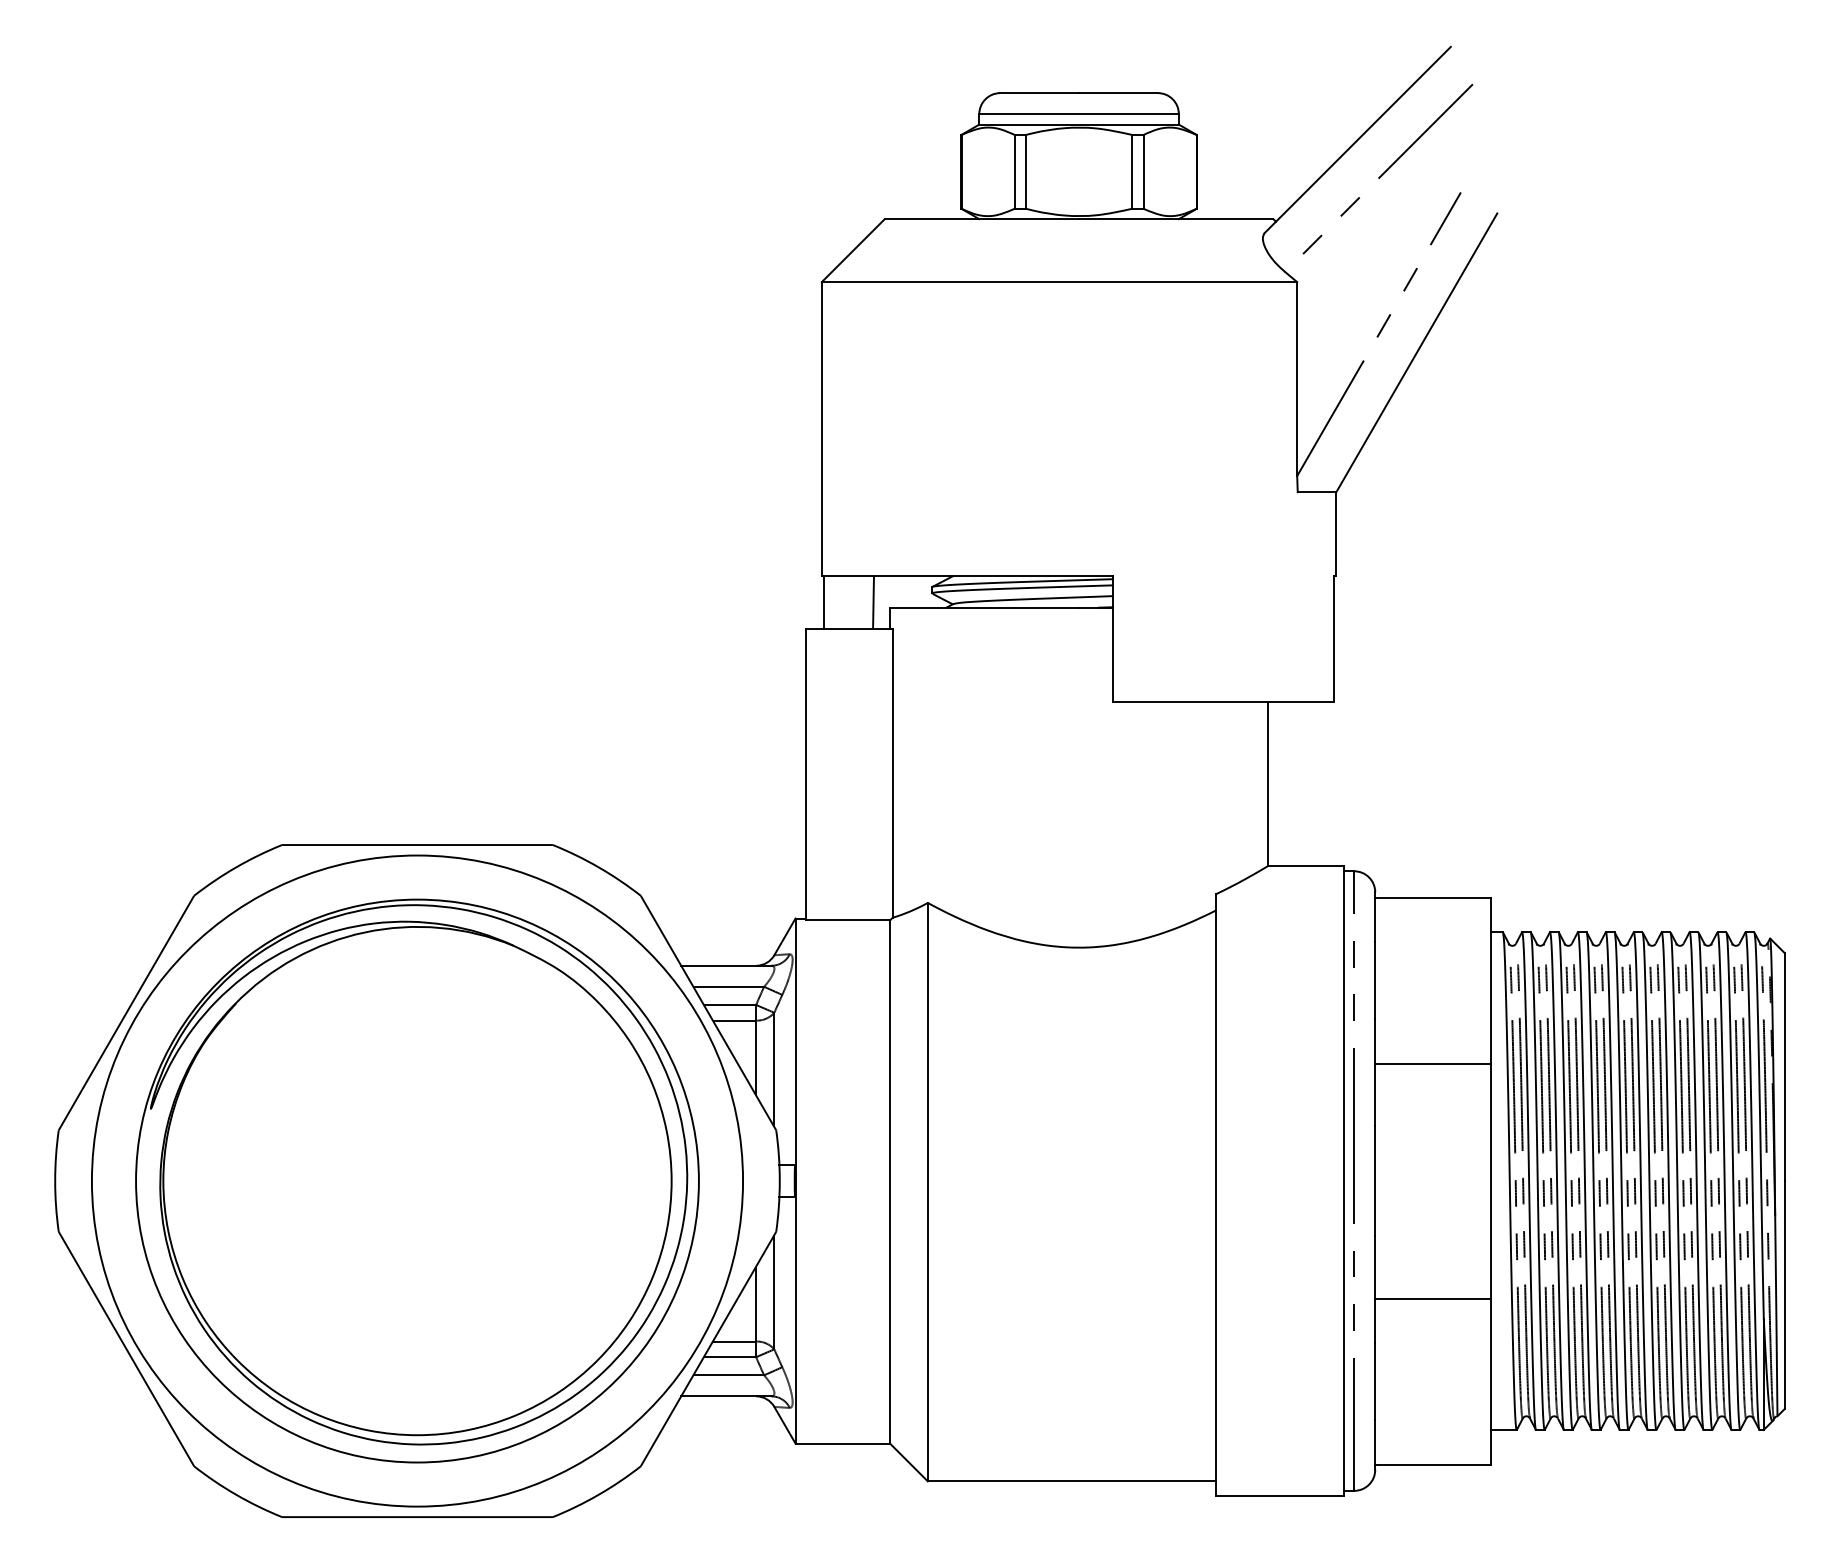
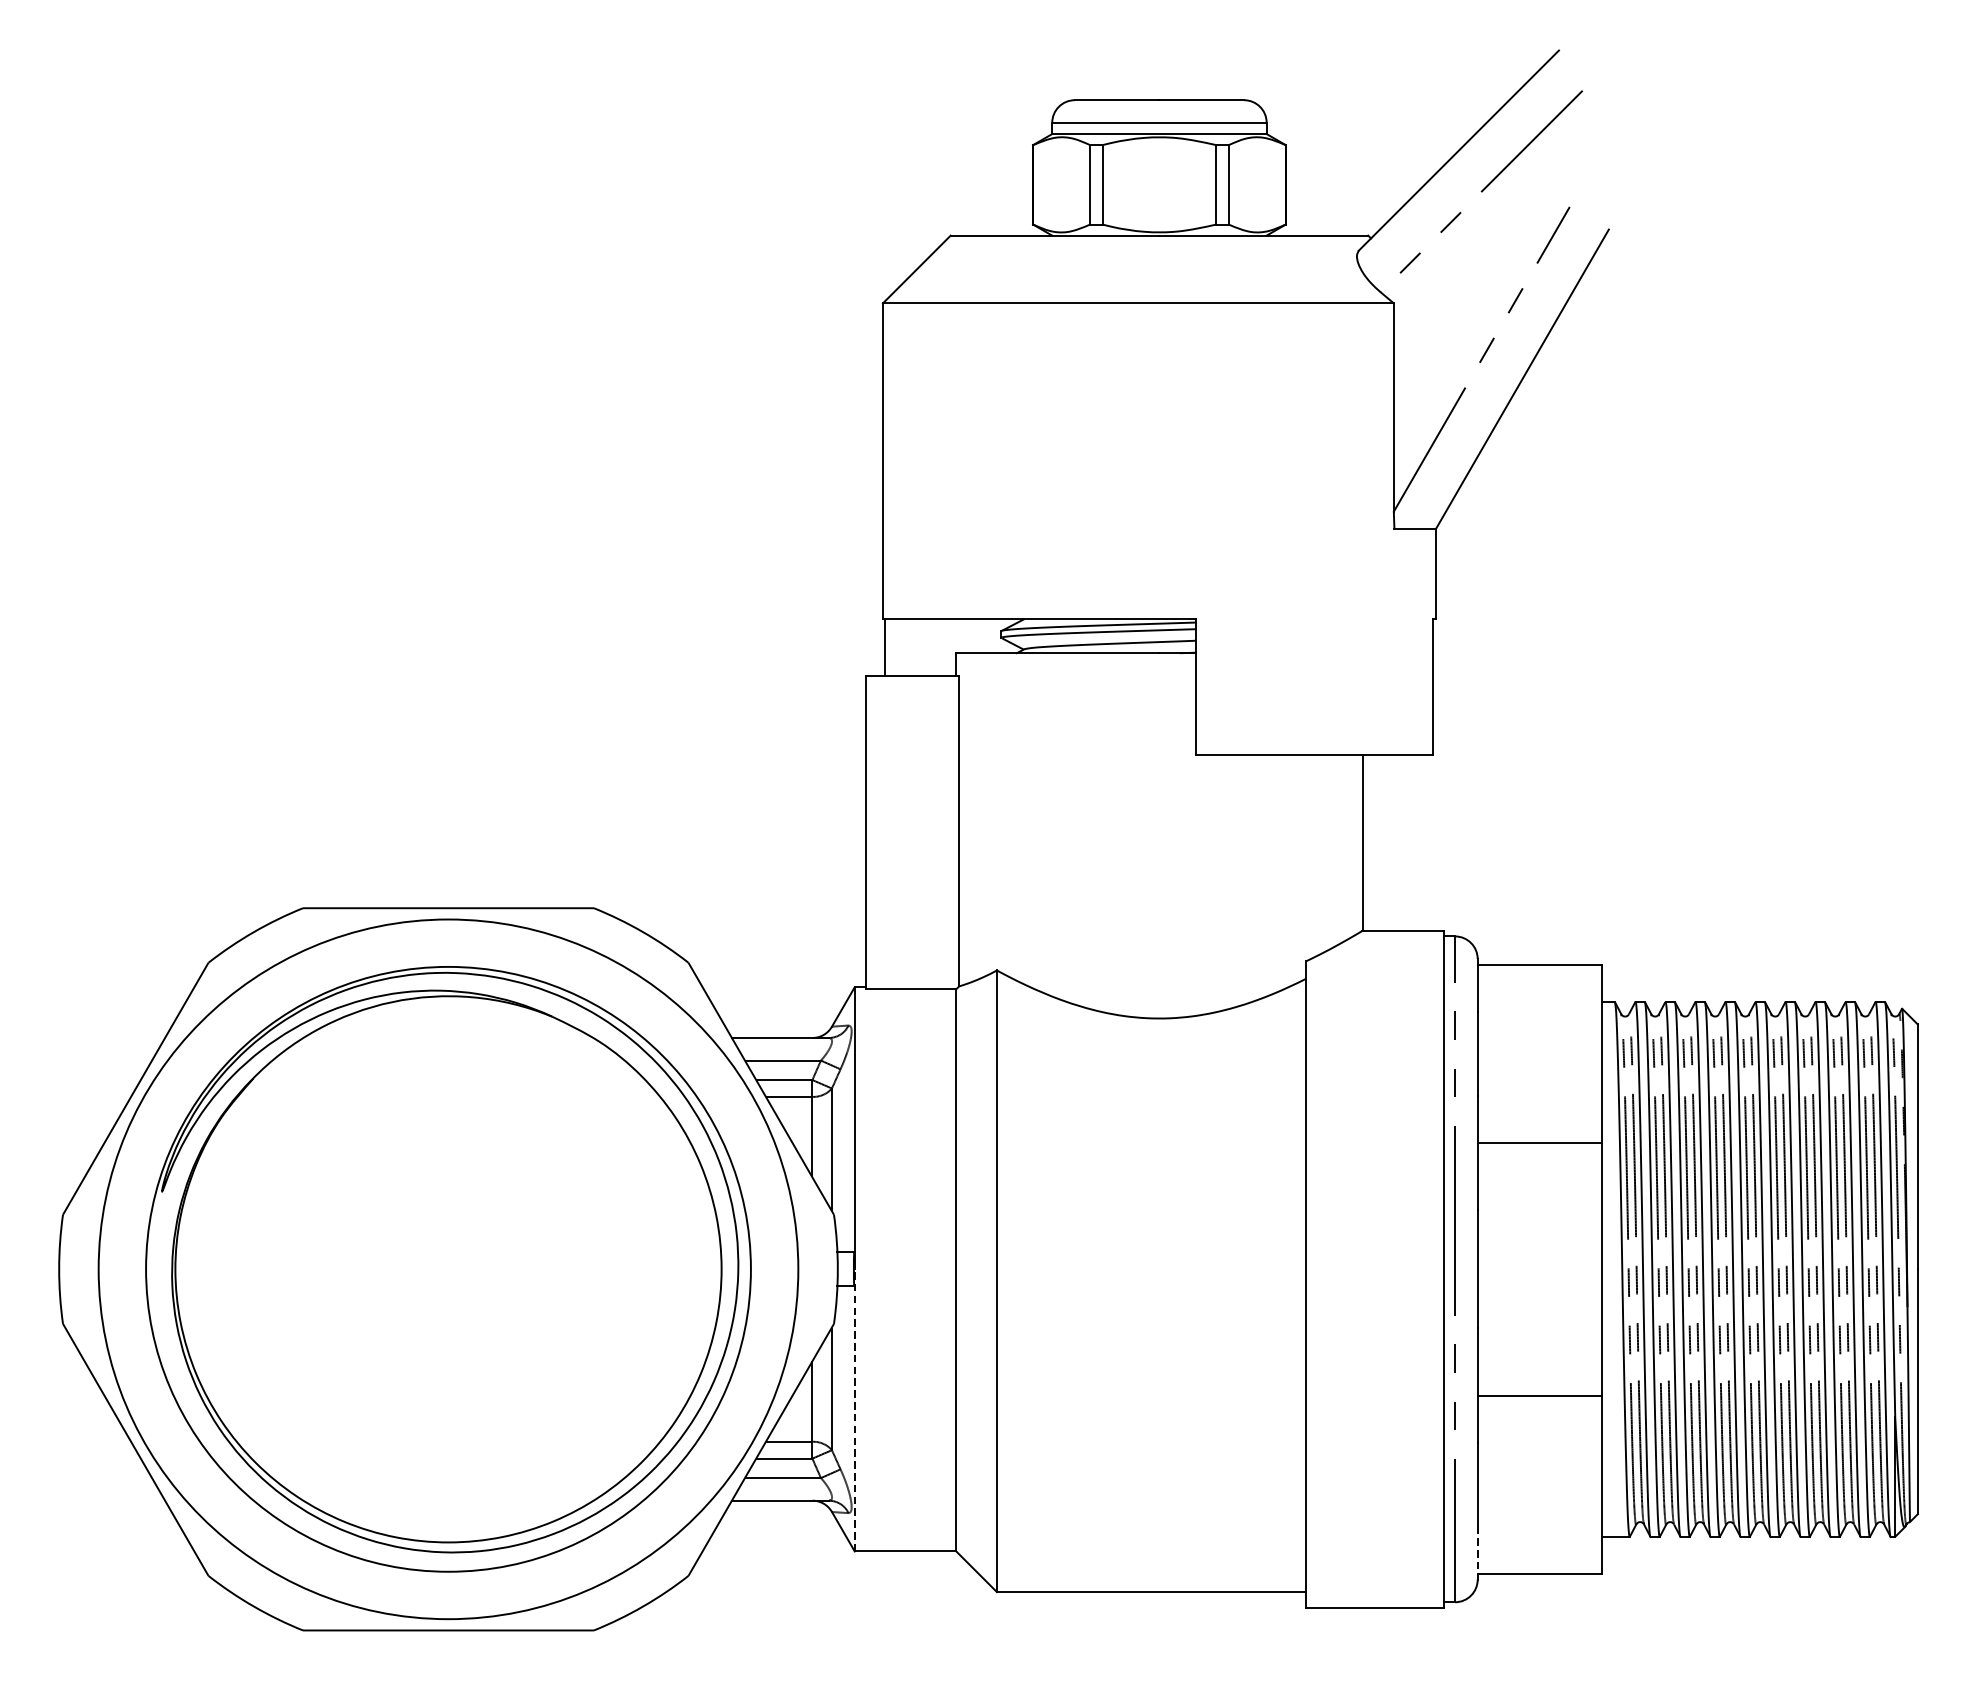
line: (873, 602) -> (938, 647), removed
line: (795, 1311) -> (854, 1409), solid -> dashed
line: (1375, 1442) -> (1477, 1550), solid -> dashed

